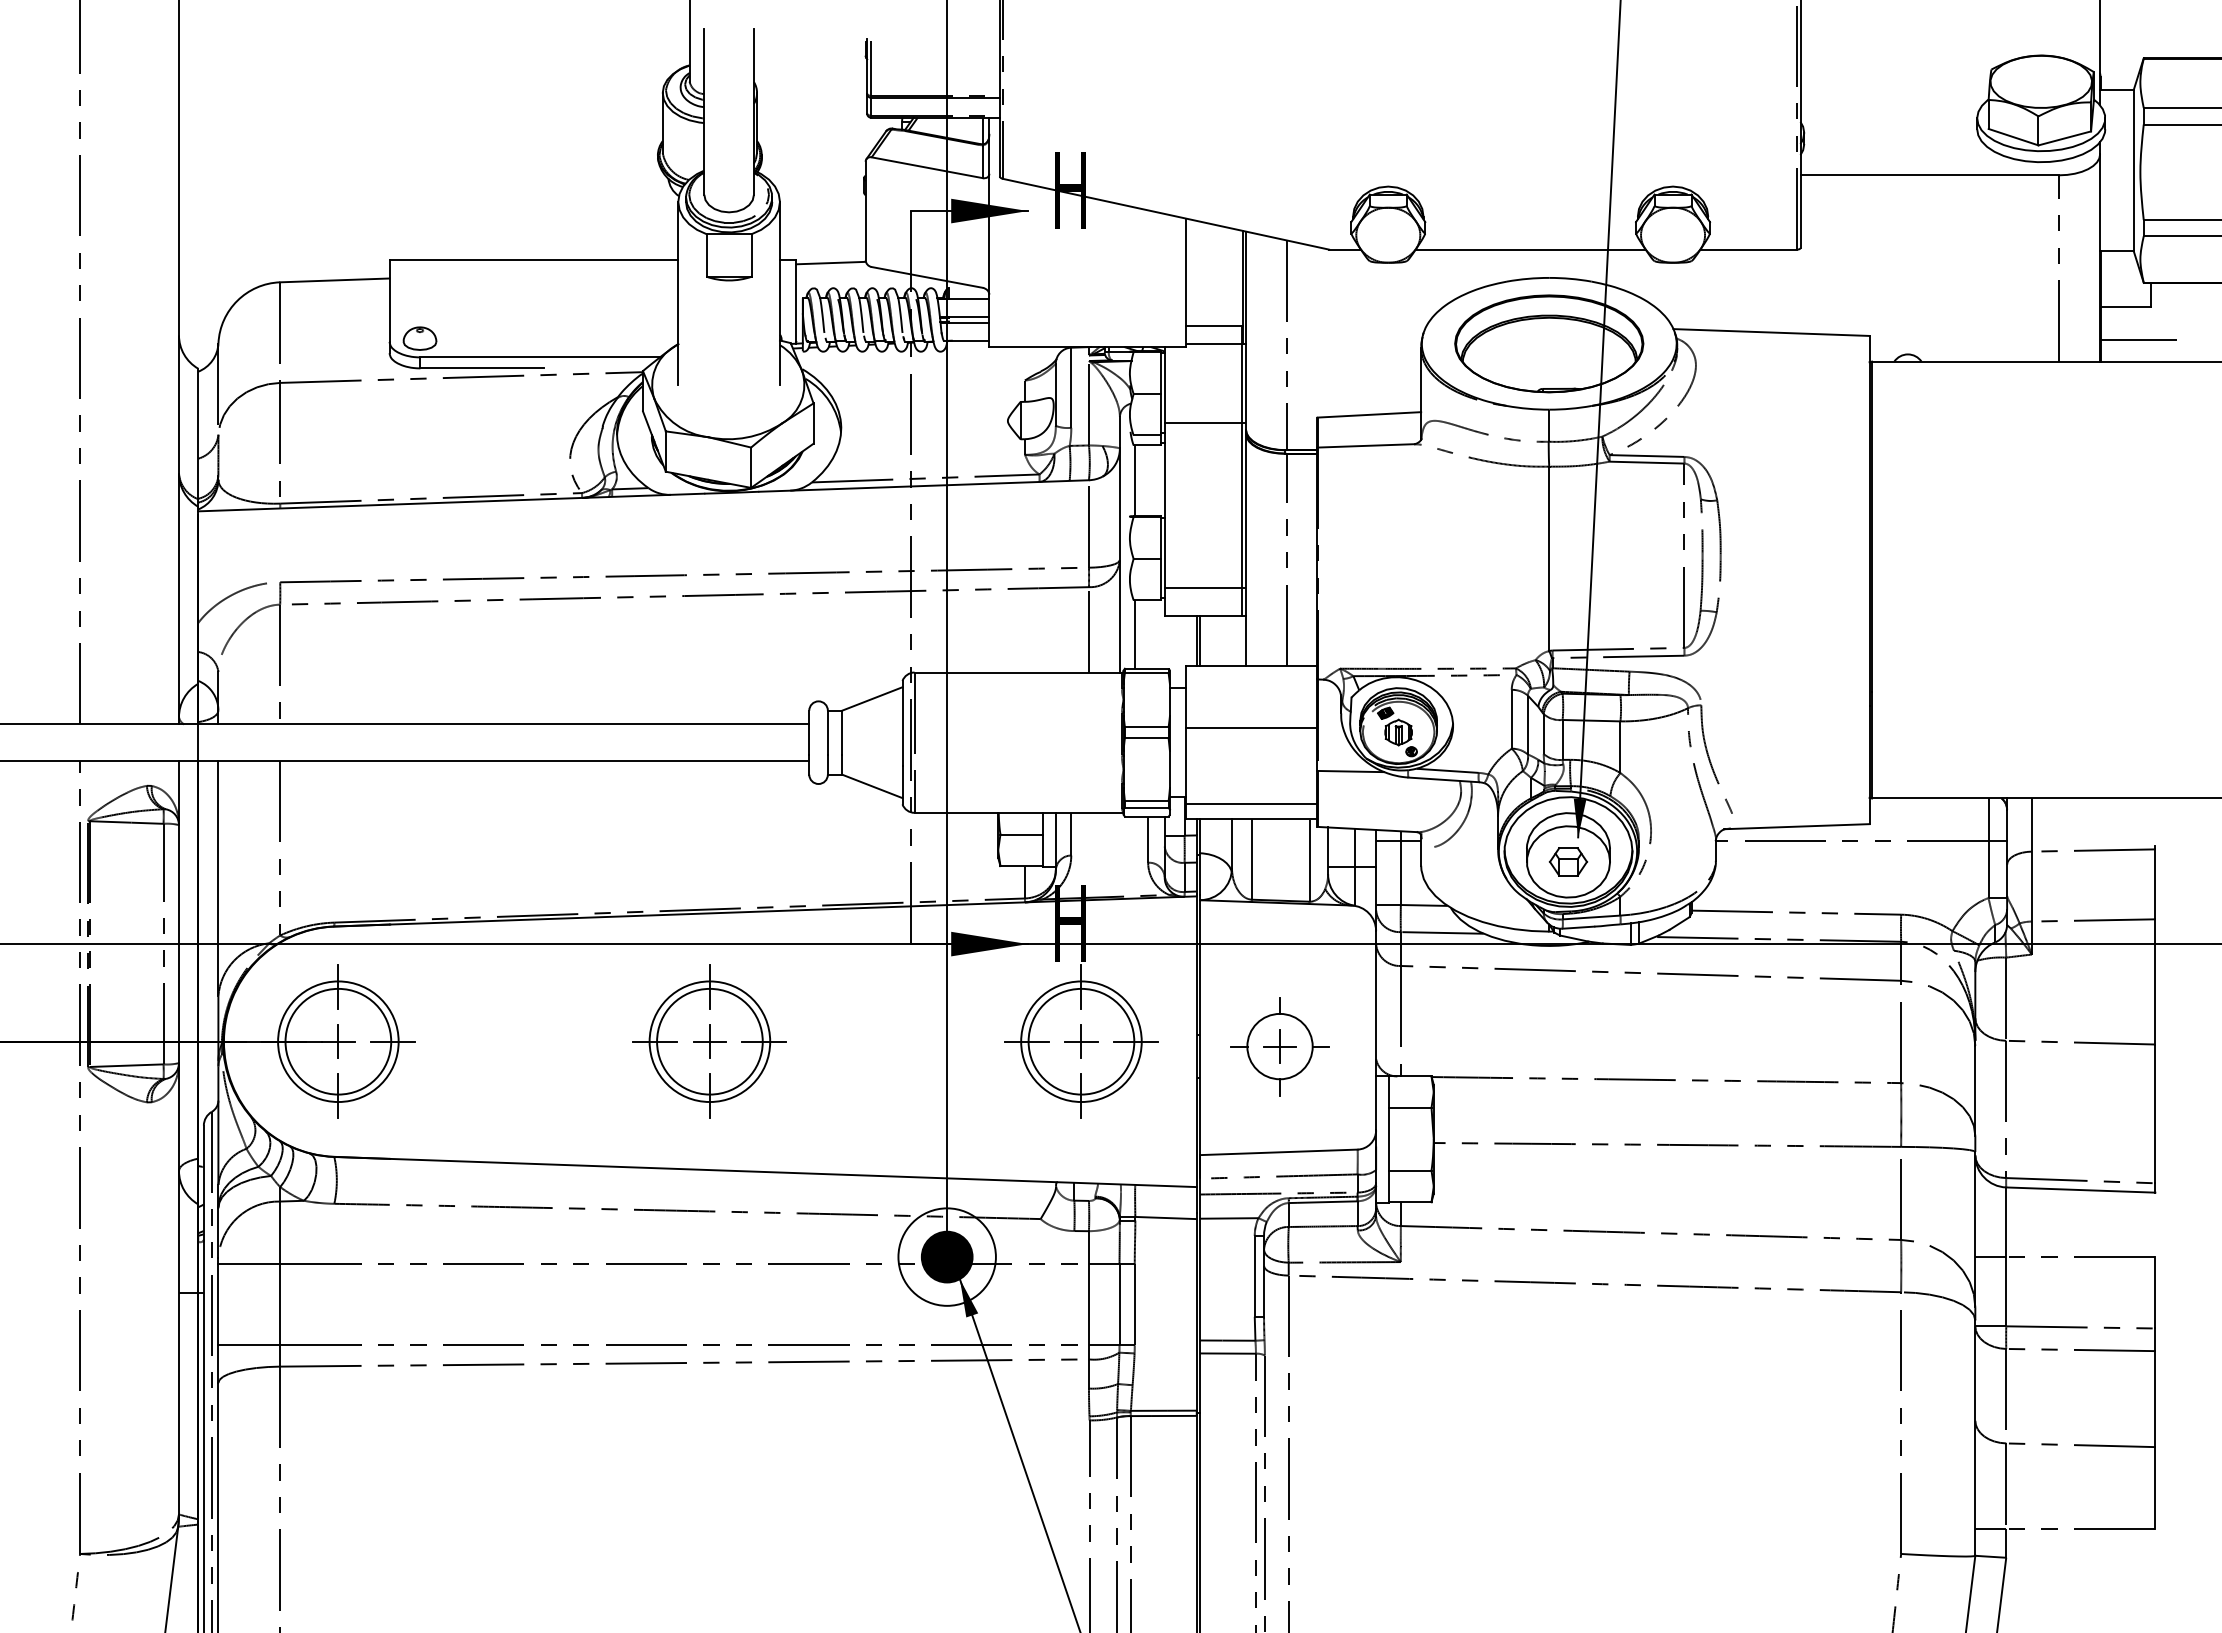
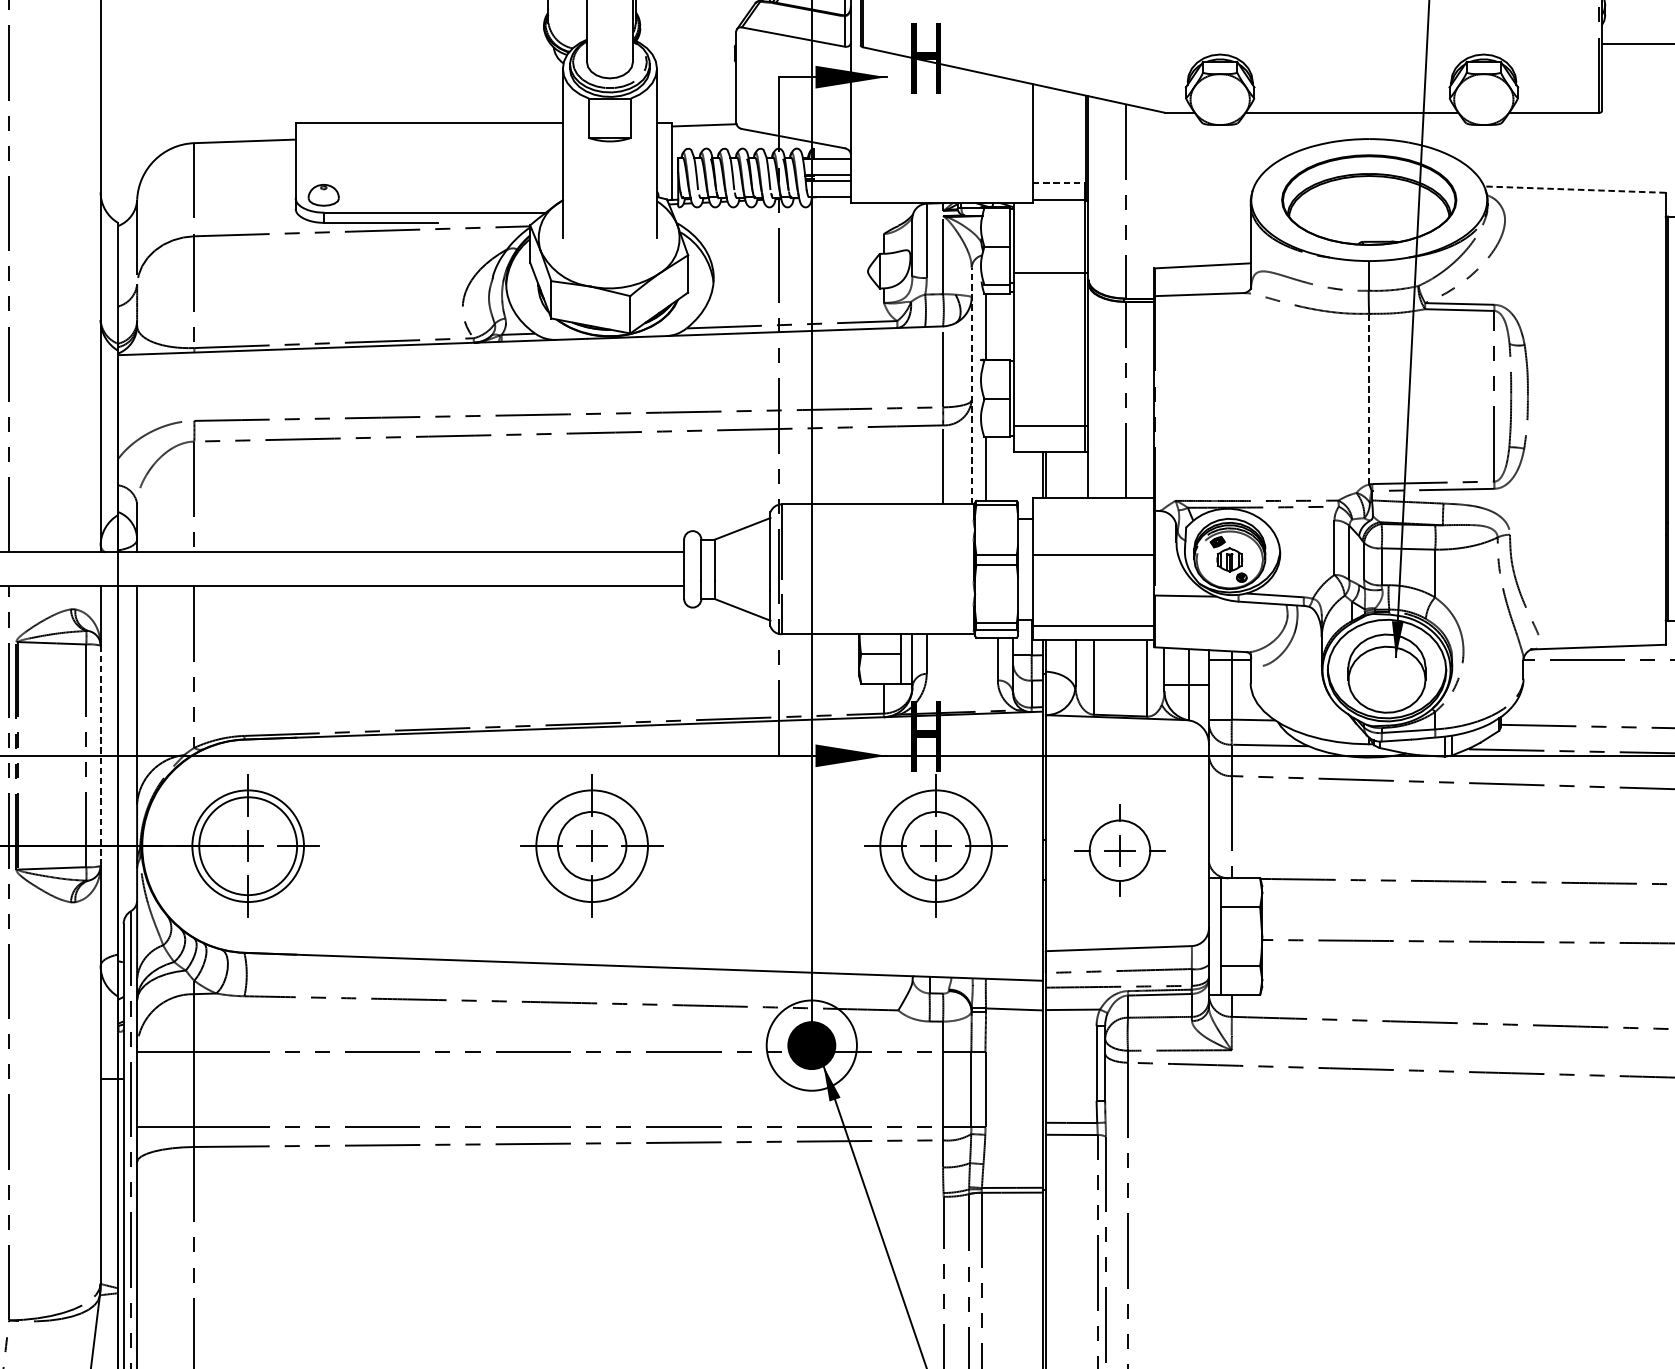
line: (1215, 325) -> (1060, 183), solid -> dashed
line: (1771, 332) -> (1574, 189), solid -> dashed
line: (1119, 544) -> (971, 385), solid -> dashed
line: (1549, 558) -> (1369, 398), solid -> dashed
part: (1568, 861) -> (1387, 679), removed
line: (179, 944) -> (101, 756), solid -> dashed
circle: (709, 1041) -> (591, 846), size x0.7
circle: (1081, 1041) -> (936, 846), size x0.7

